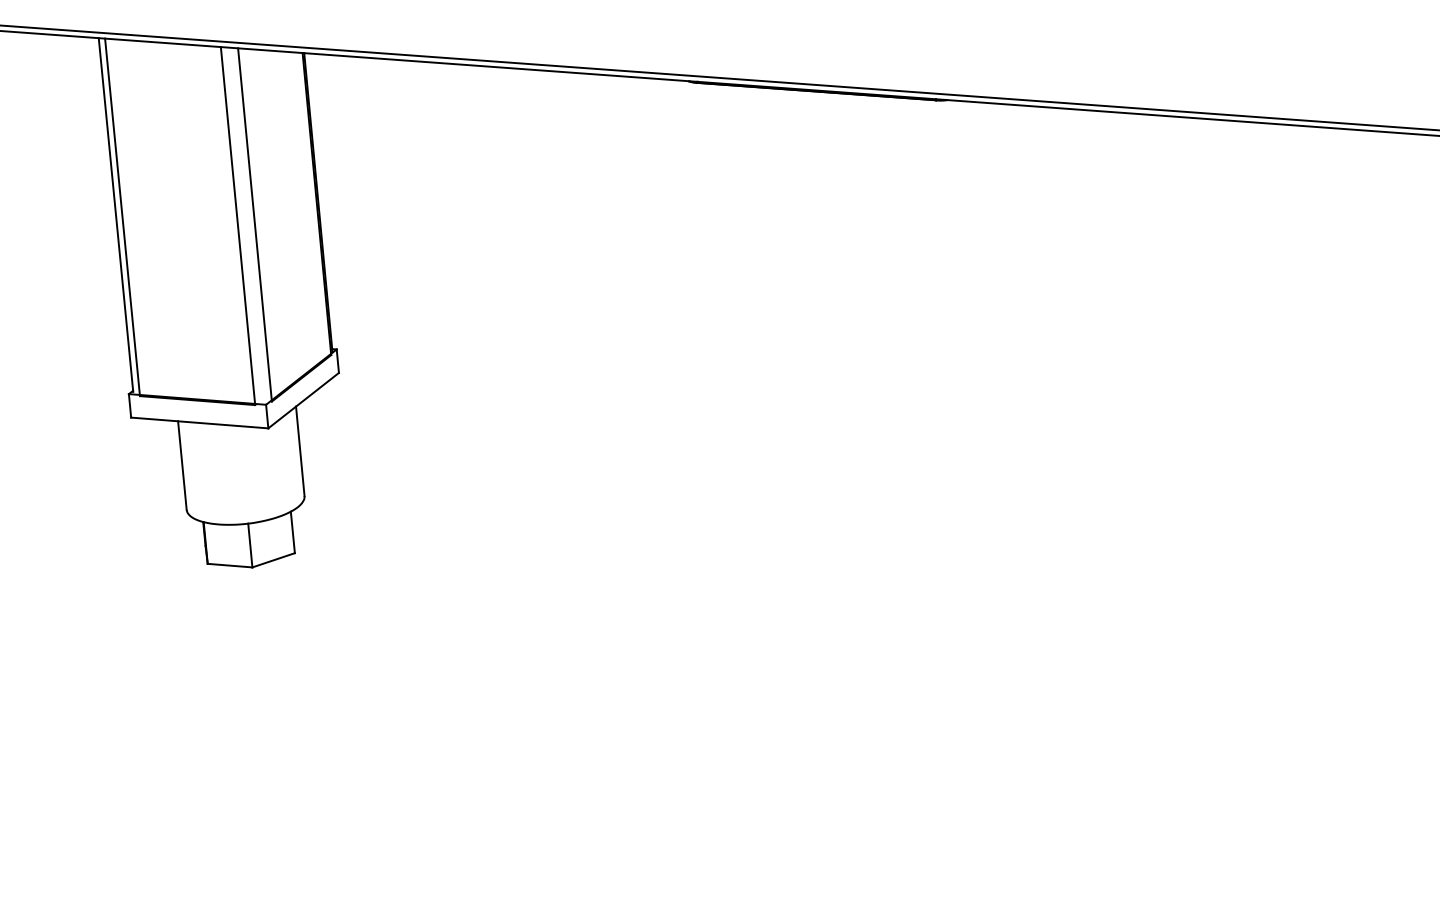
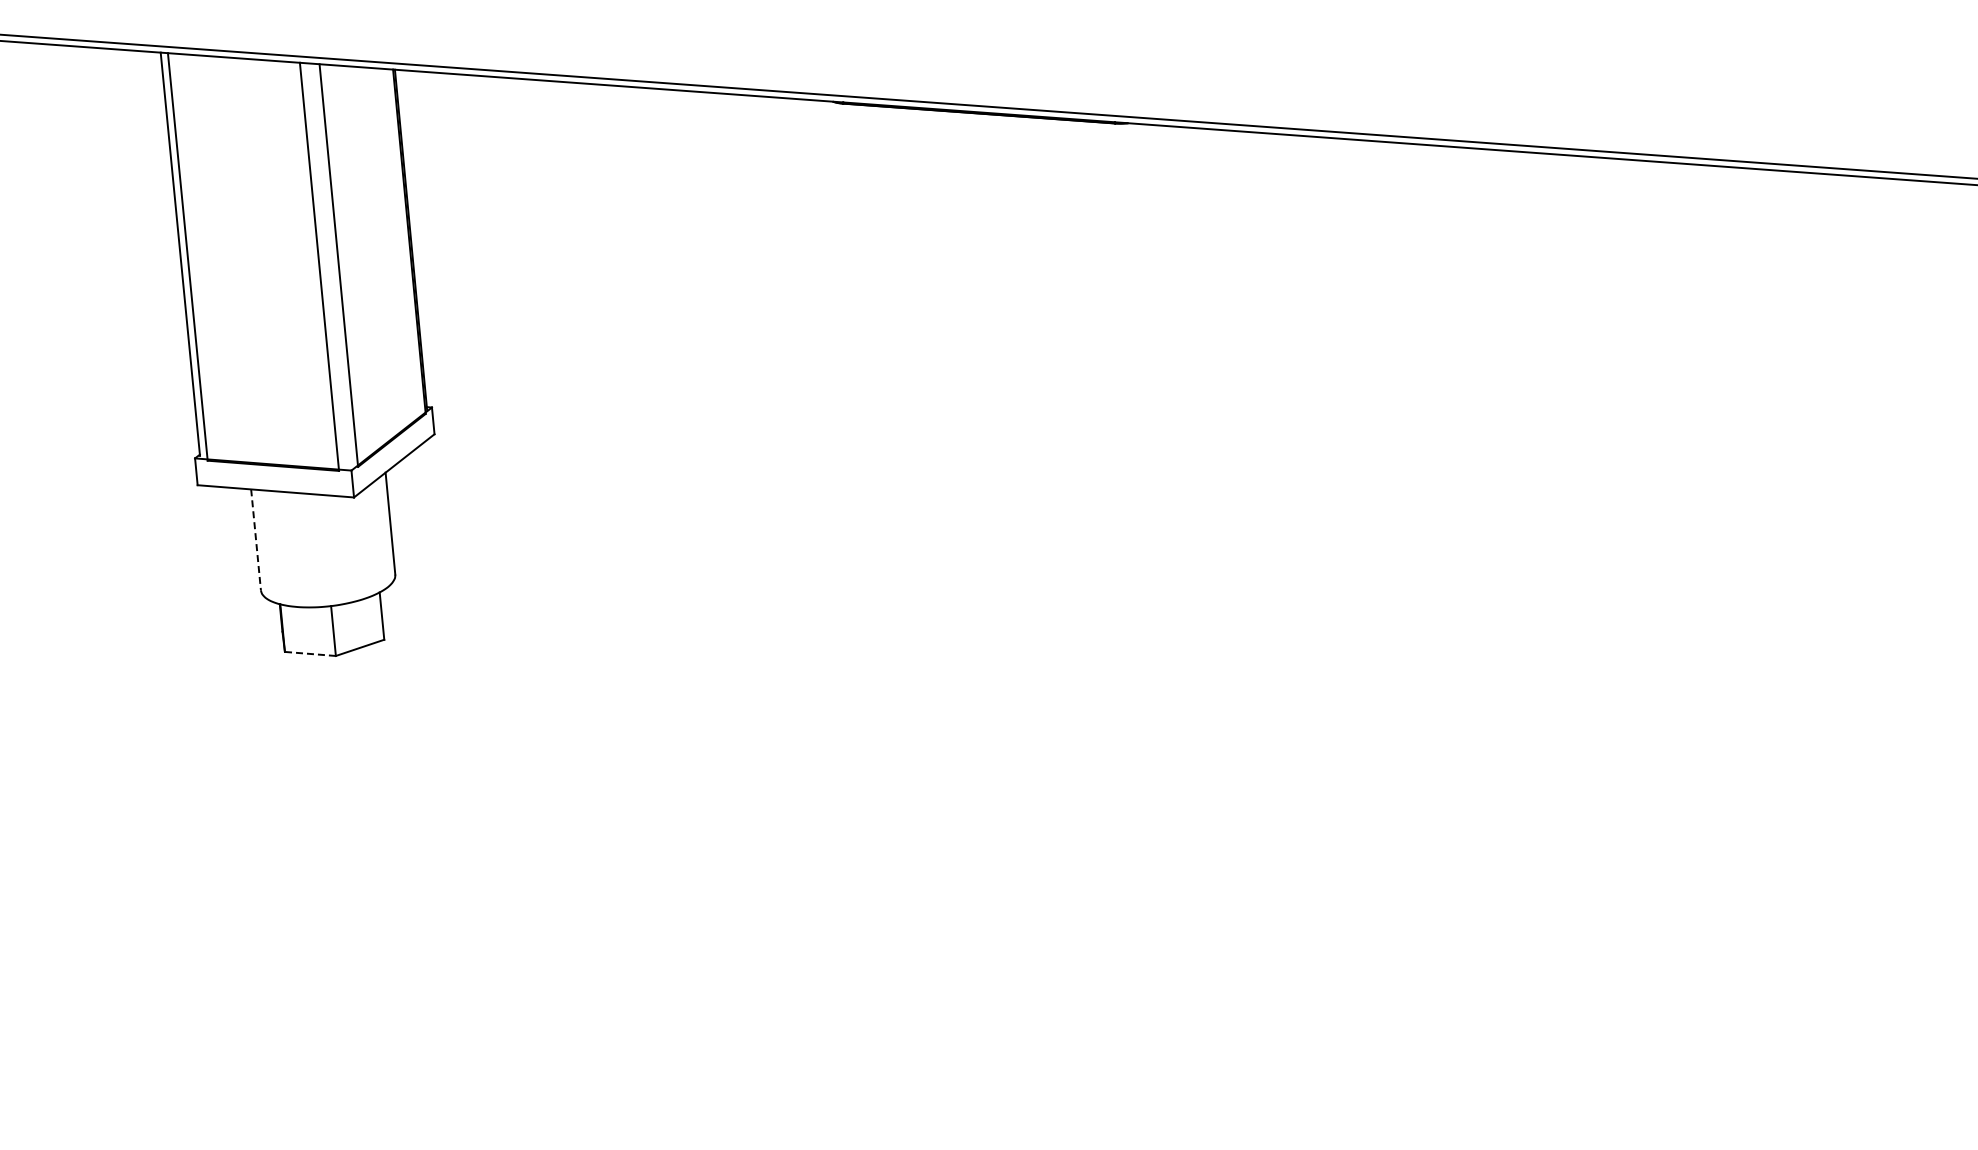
line: (182, 465) -> (256, 539), solid -> dashed
line: (230, 565) -> (310, 653), solid -> dashed

